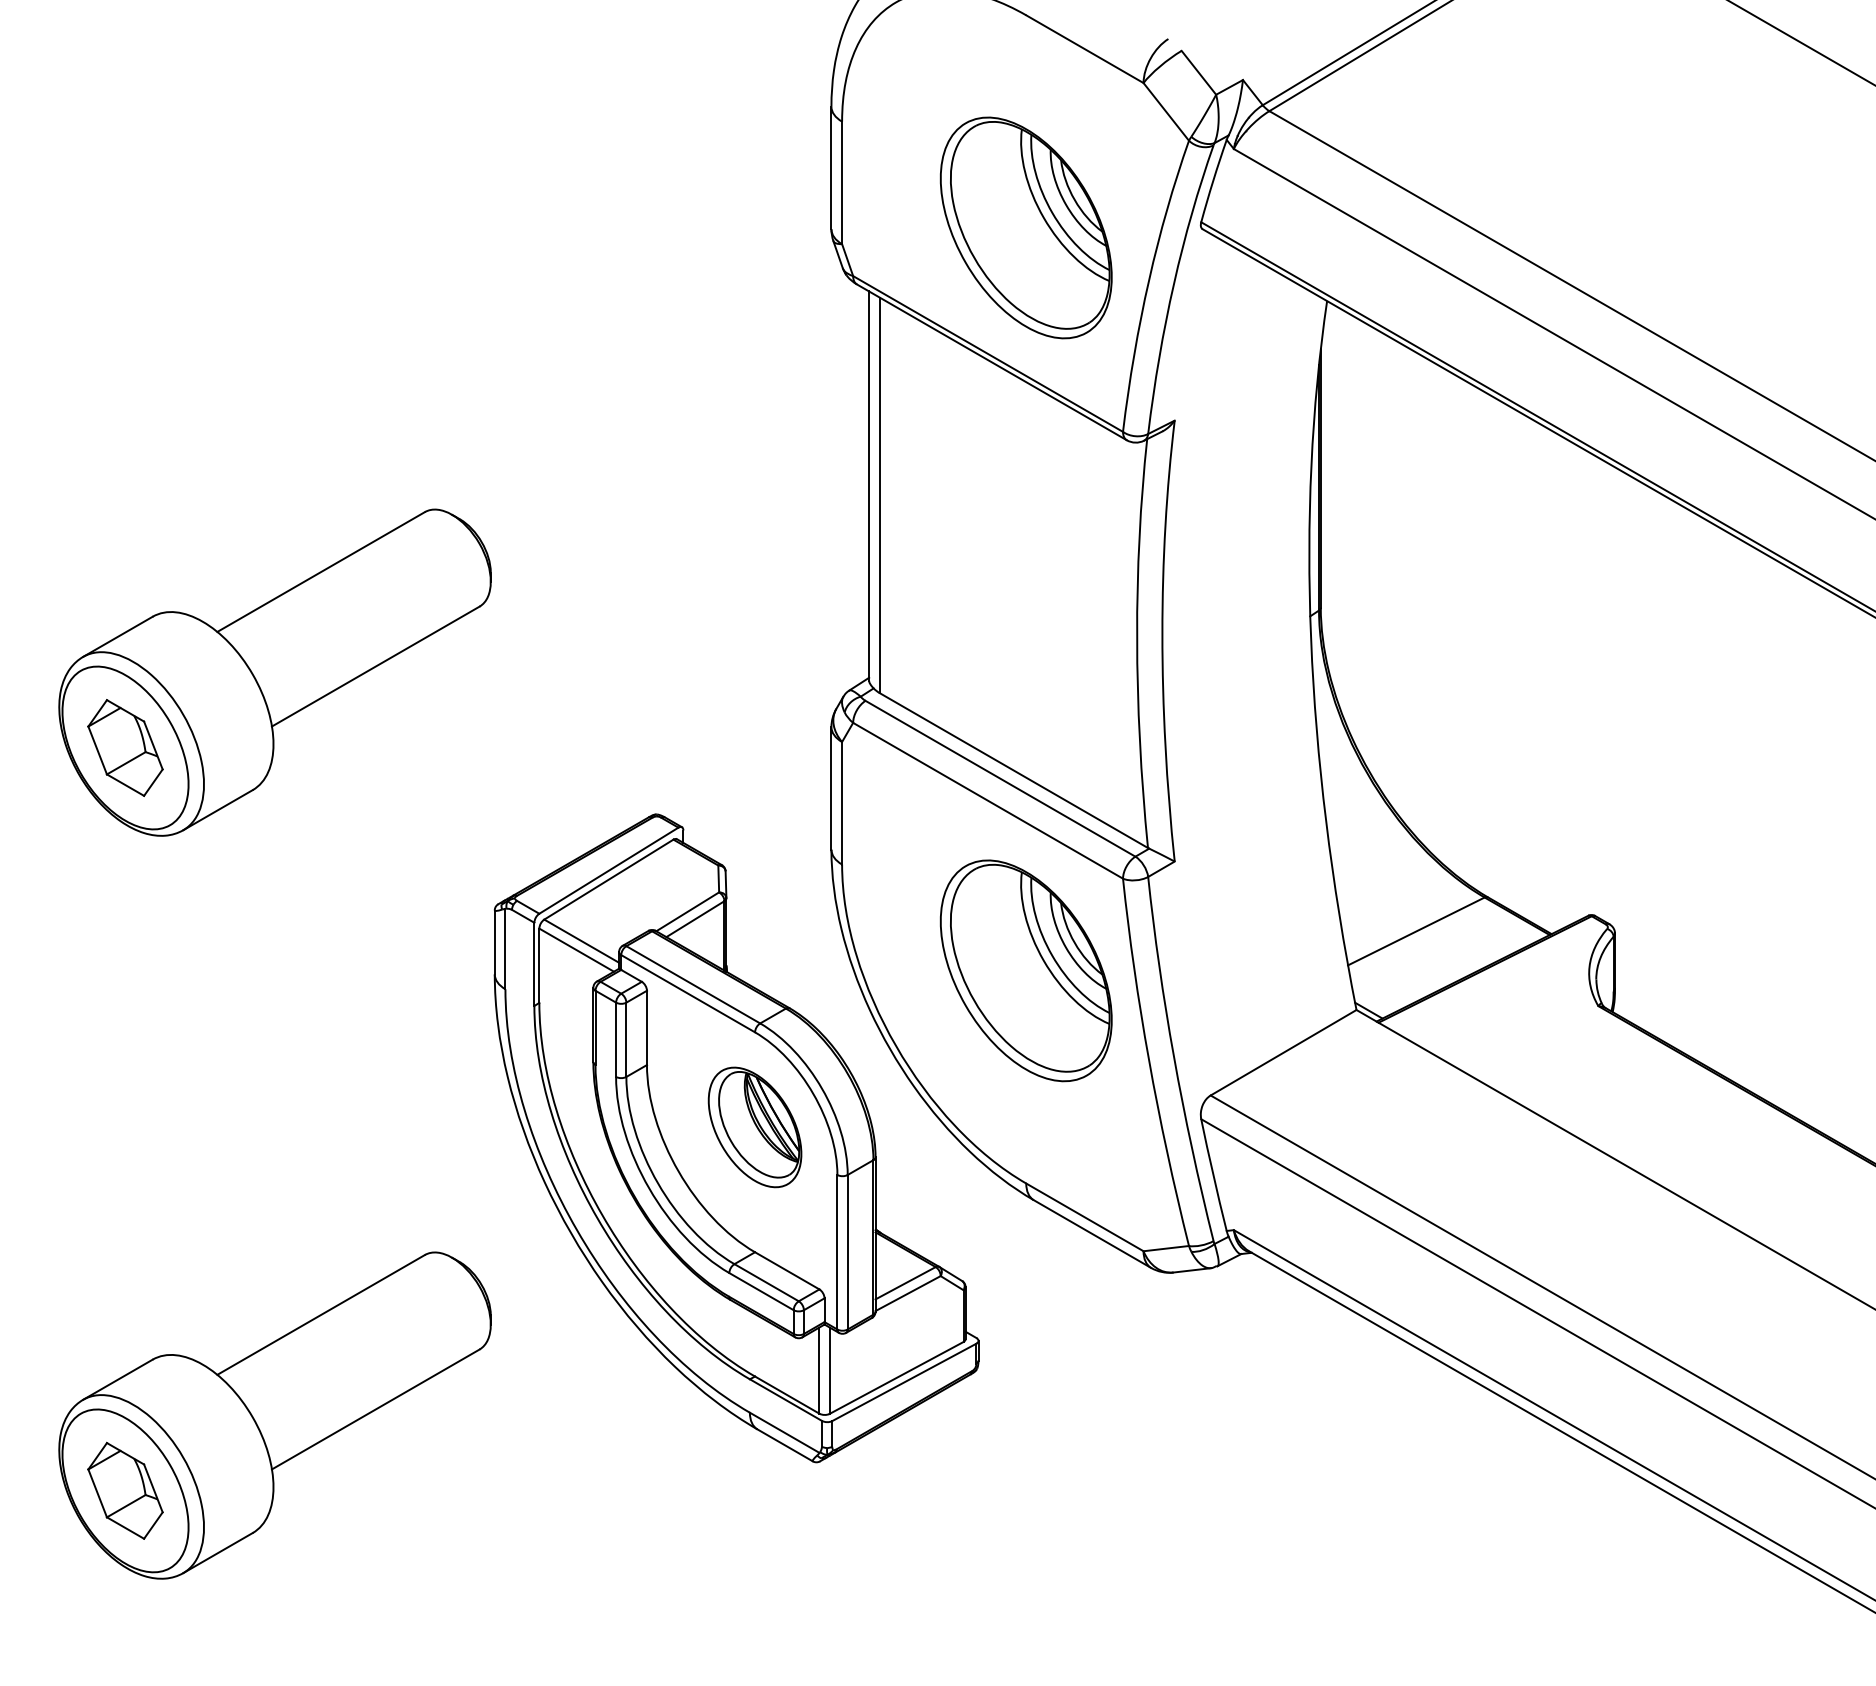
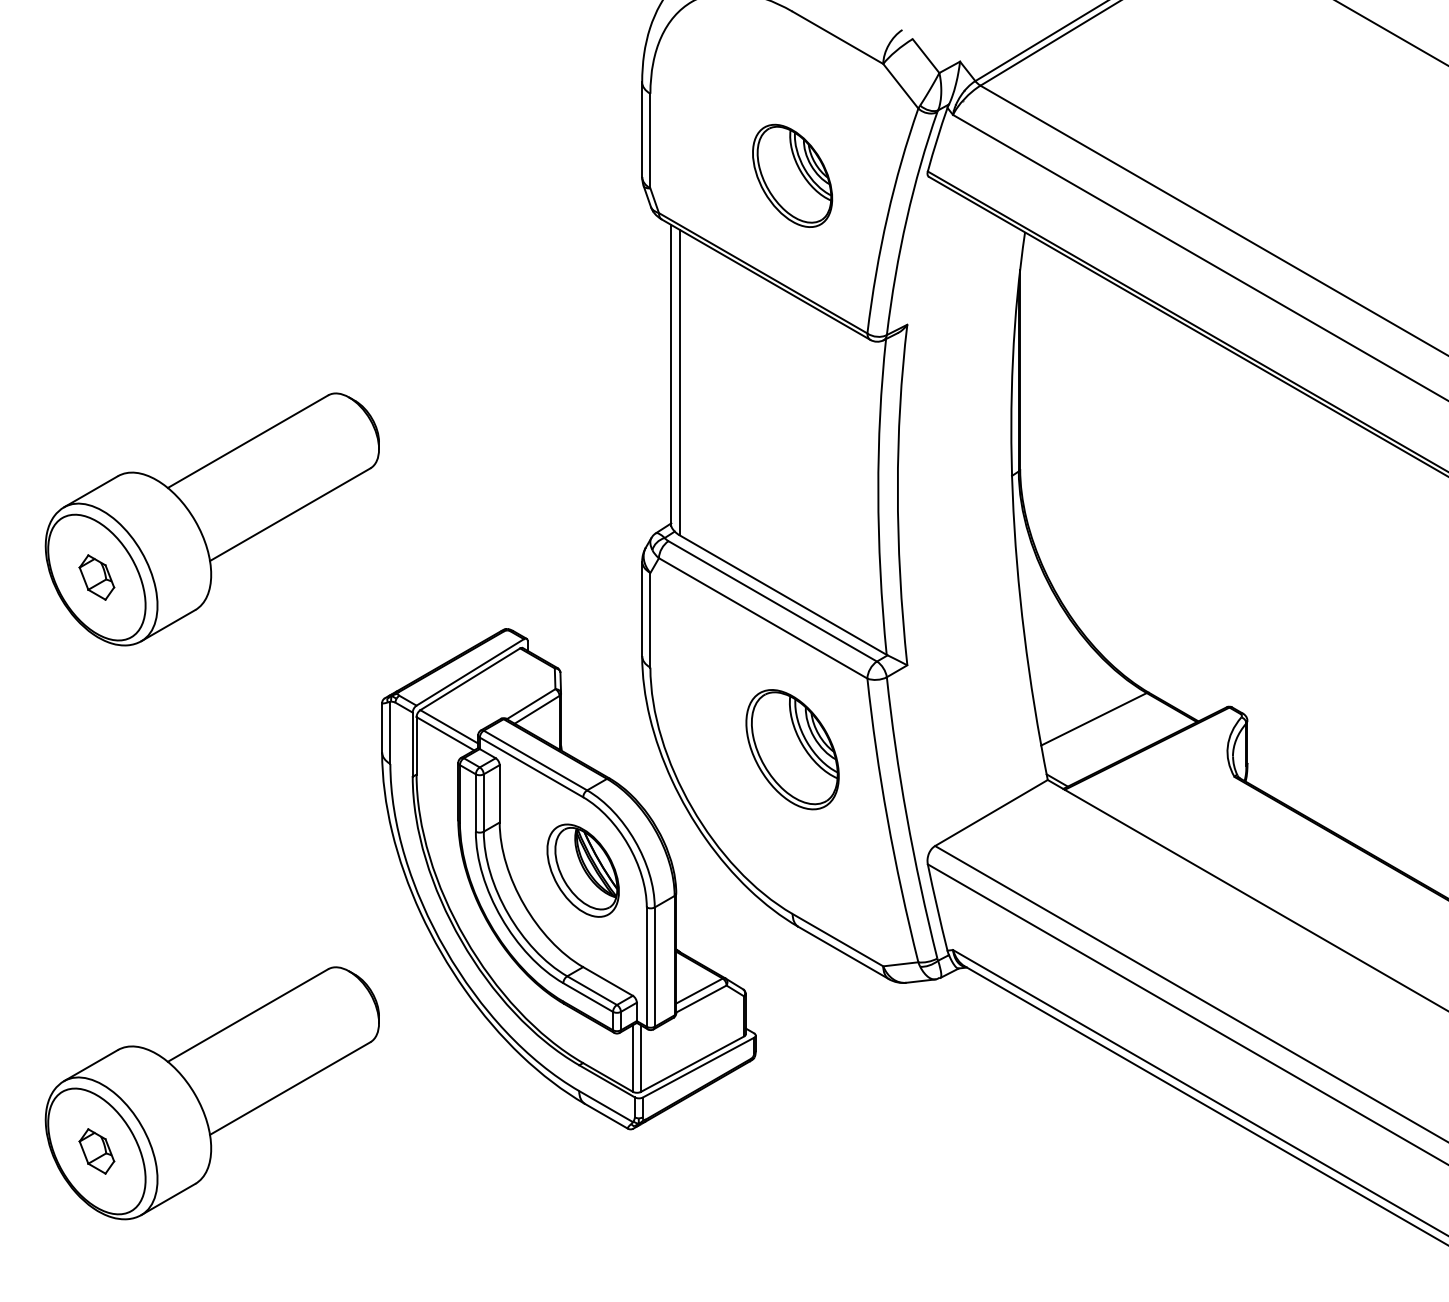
part: (1026, 227) -> (792, 175), size x0.6
part: (124, 747) -> (96, 577), size x0.6
part: (1026, 970) -> (792, 749), size x0.7
part: (124, 1490) -> (96, 1151), size x0.6

